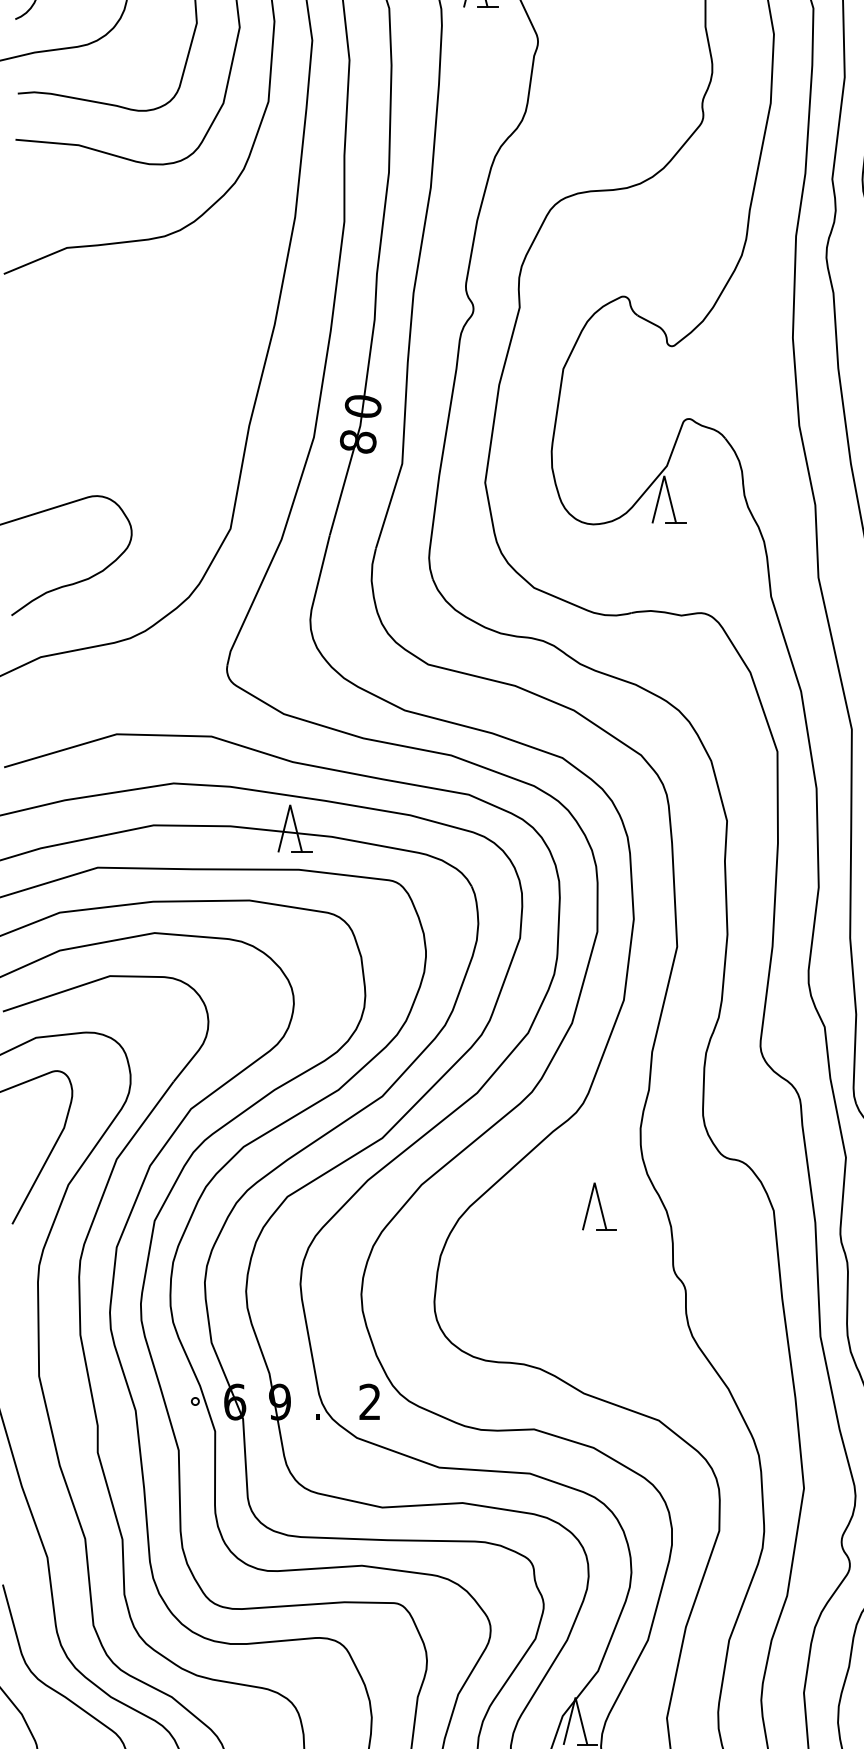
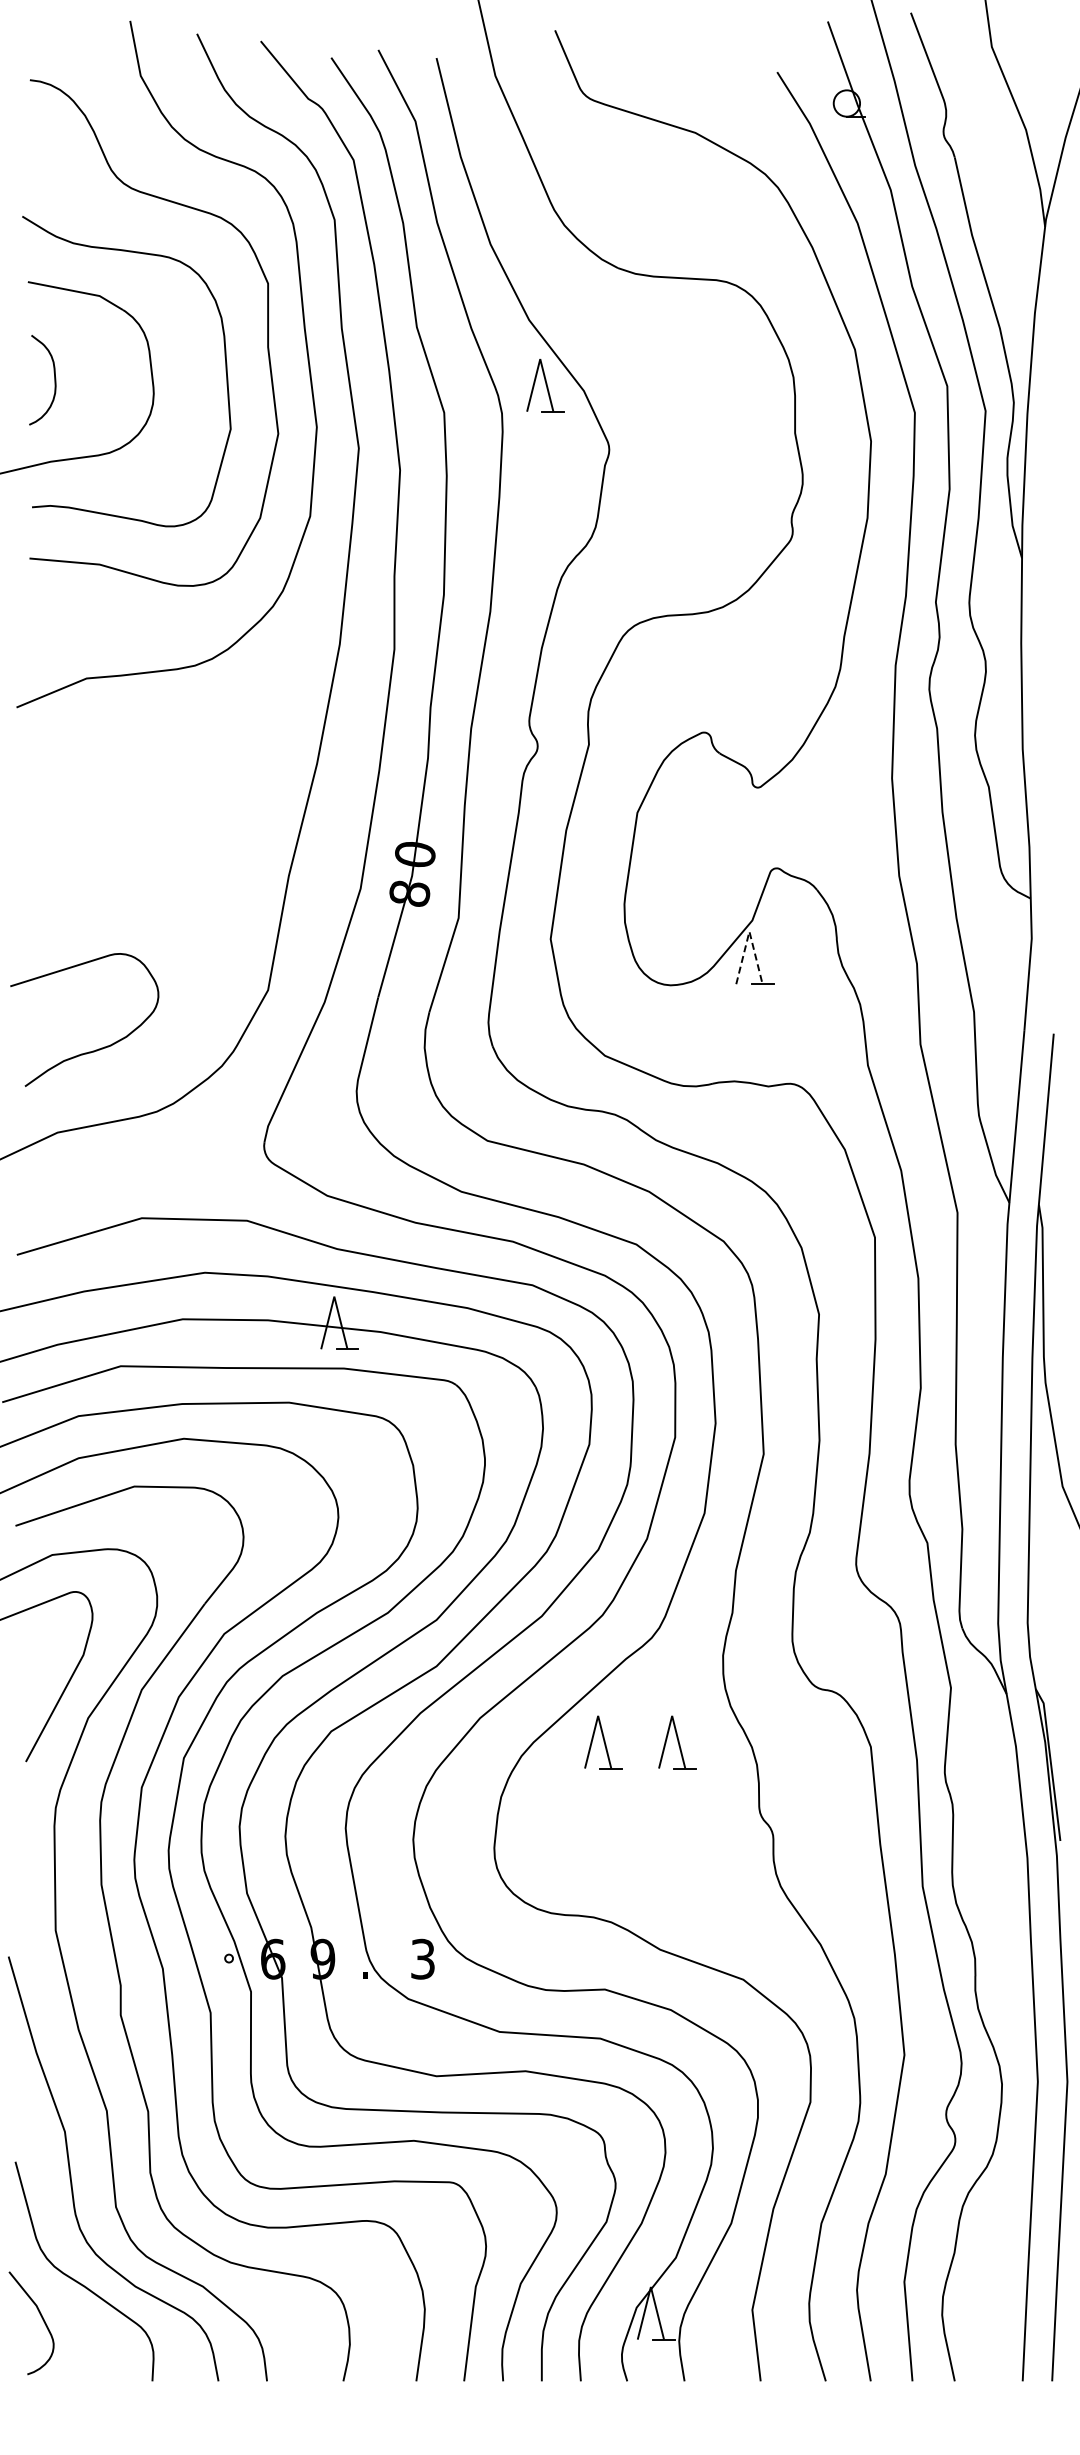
line: (664, 475) -> (749, 931), solid -> dashed
part: (532, 1206) -> (603, 1742), added
text: (369, 1402) -> (422, 1959), 2 -> 3

